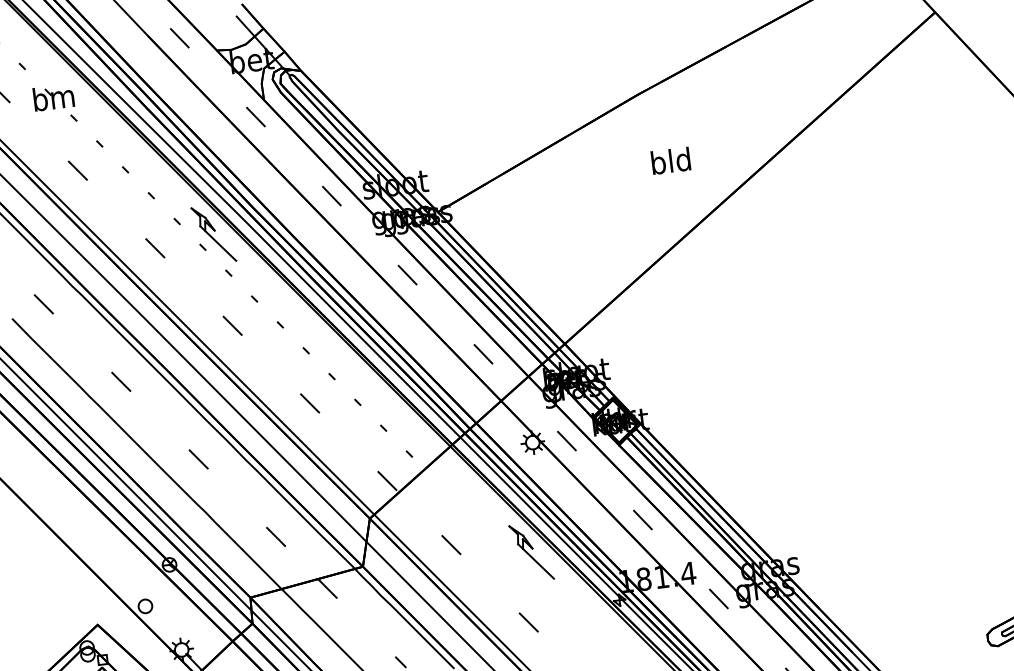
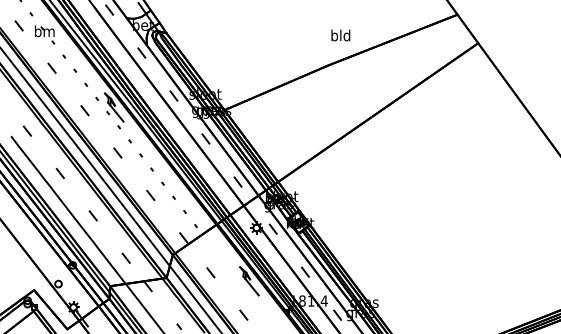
text: (670, 161) -> (340, 35), moved

